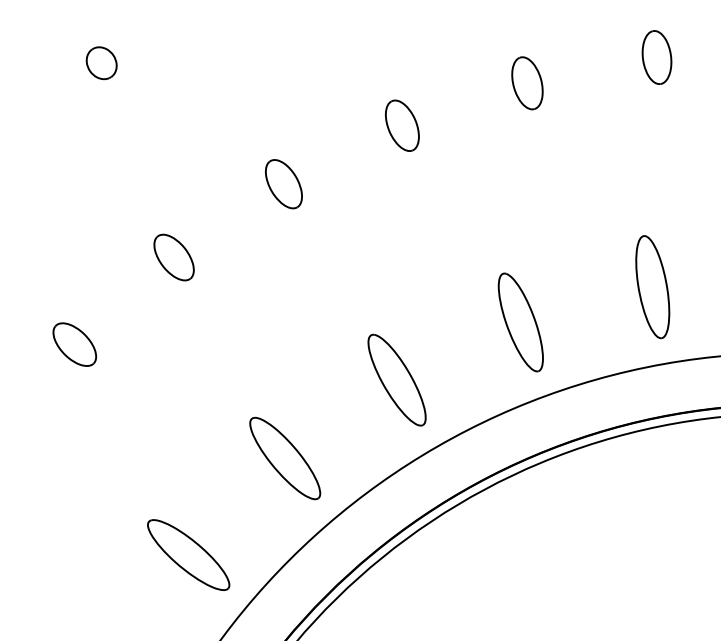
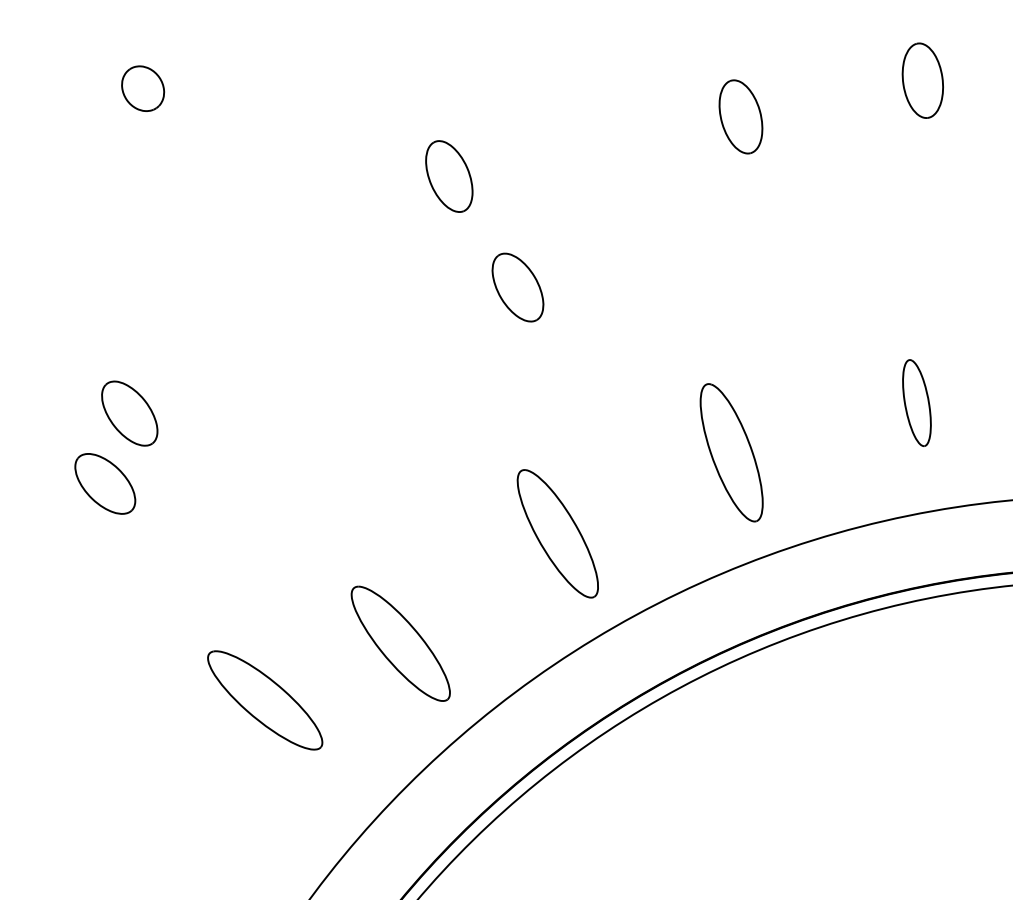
part: (402, 125) -> (449, 176), moved
part: (283, 184) -> (517, 287), moved
part: (173, 257) -> (129, 413), moved
part: (652, 286) -> (916, 402), size x0.6
part: (188, 555) -> (265, 700), moved

